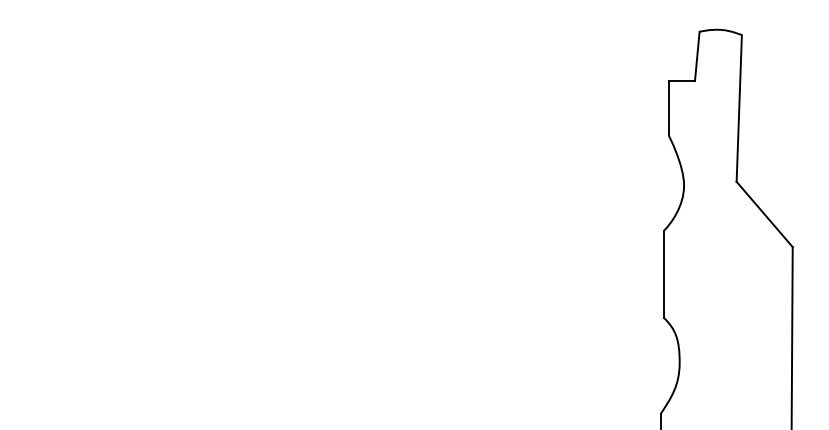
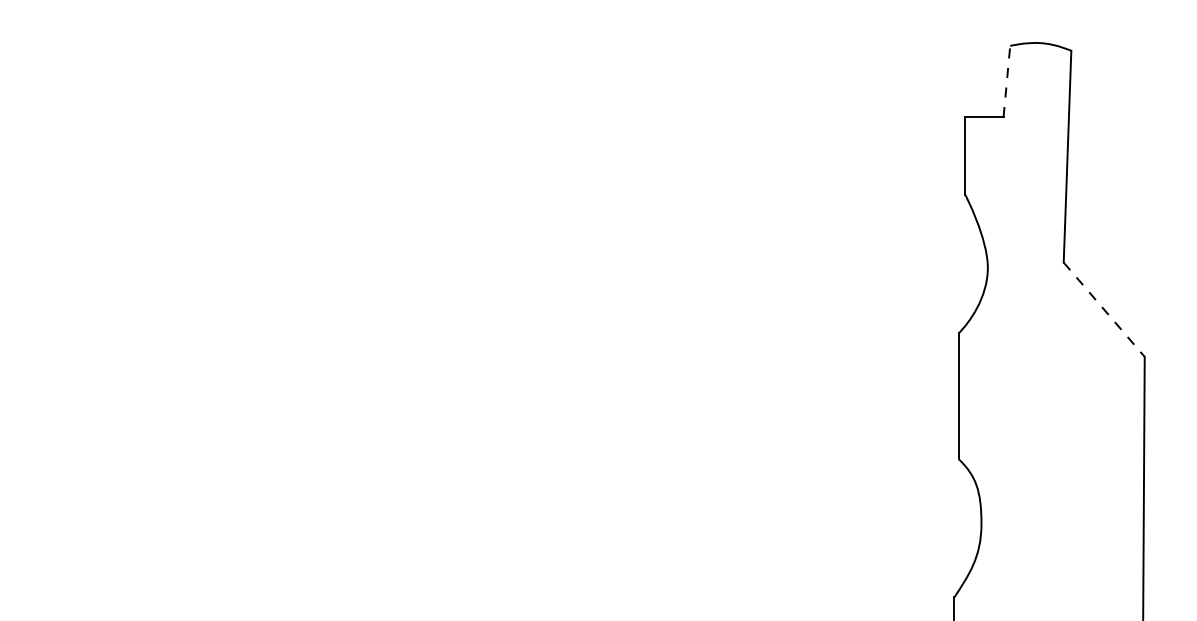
line: (697, 56) -> (1007, 81), solid -> dashed
line: (764, 214) -> (1103, 309), solid -> dashed

